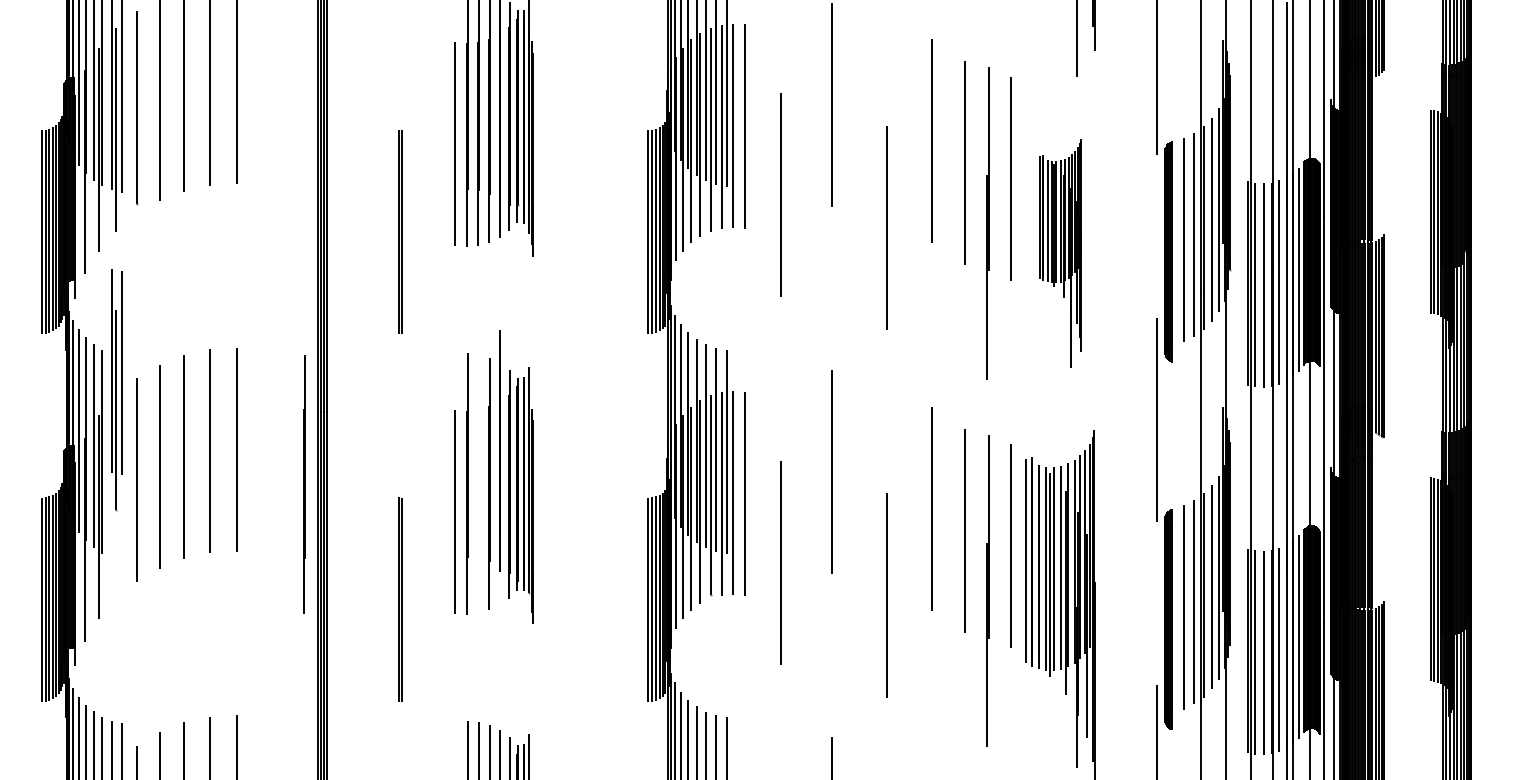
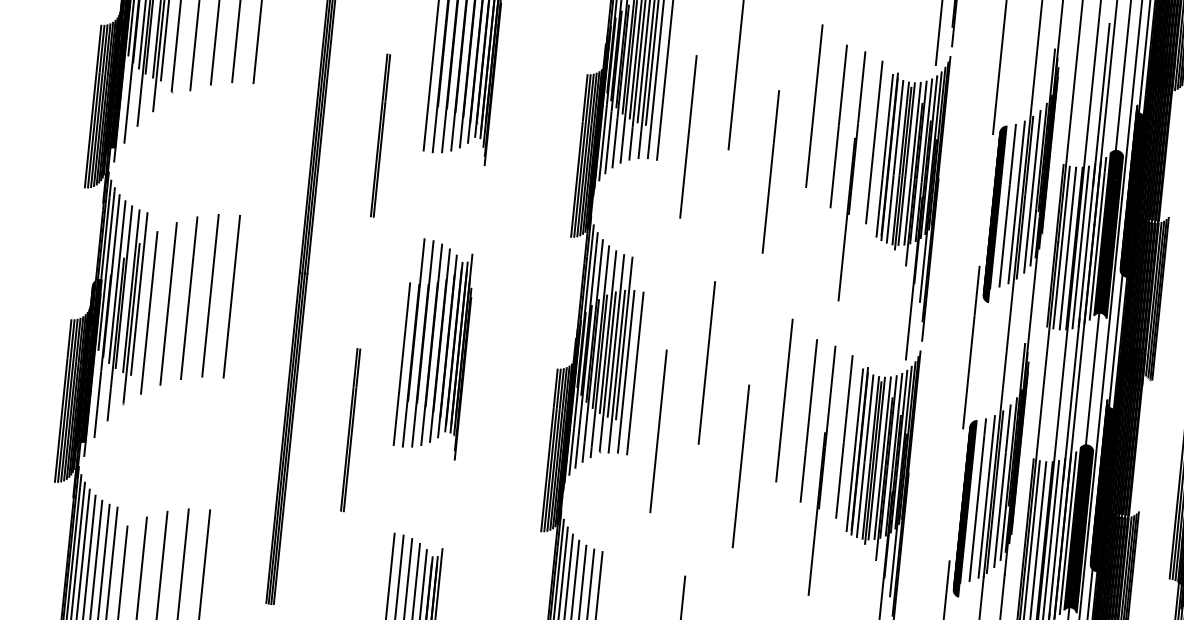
part: (1060, 252) -> (907, 205), size x1.67
part: (116, 390) -> (133, 307), moved
line: (499, 450) -> (439, 345), moved
line: (304, 484) -> (422, 344), moved

